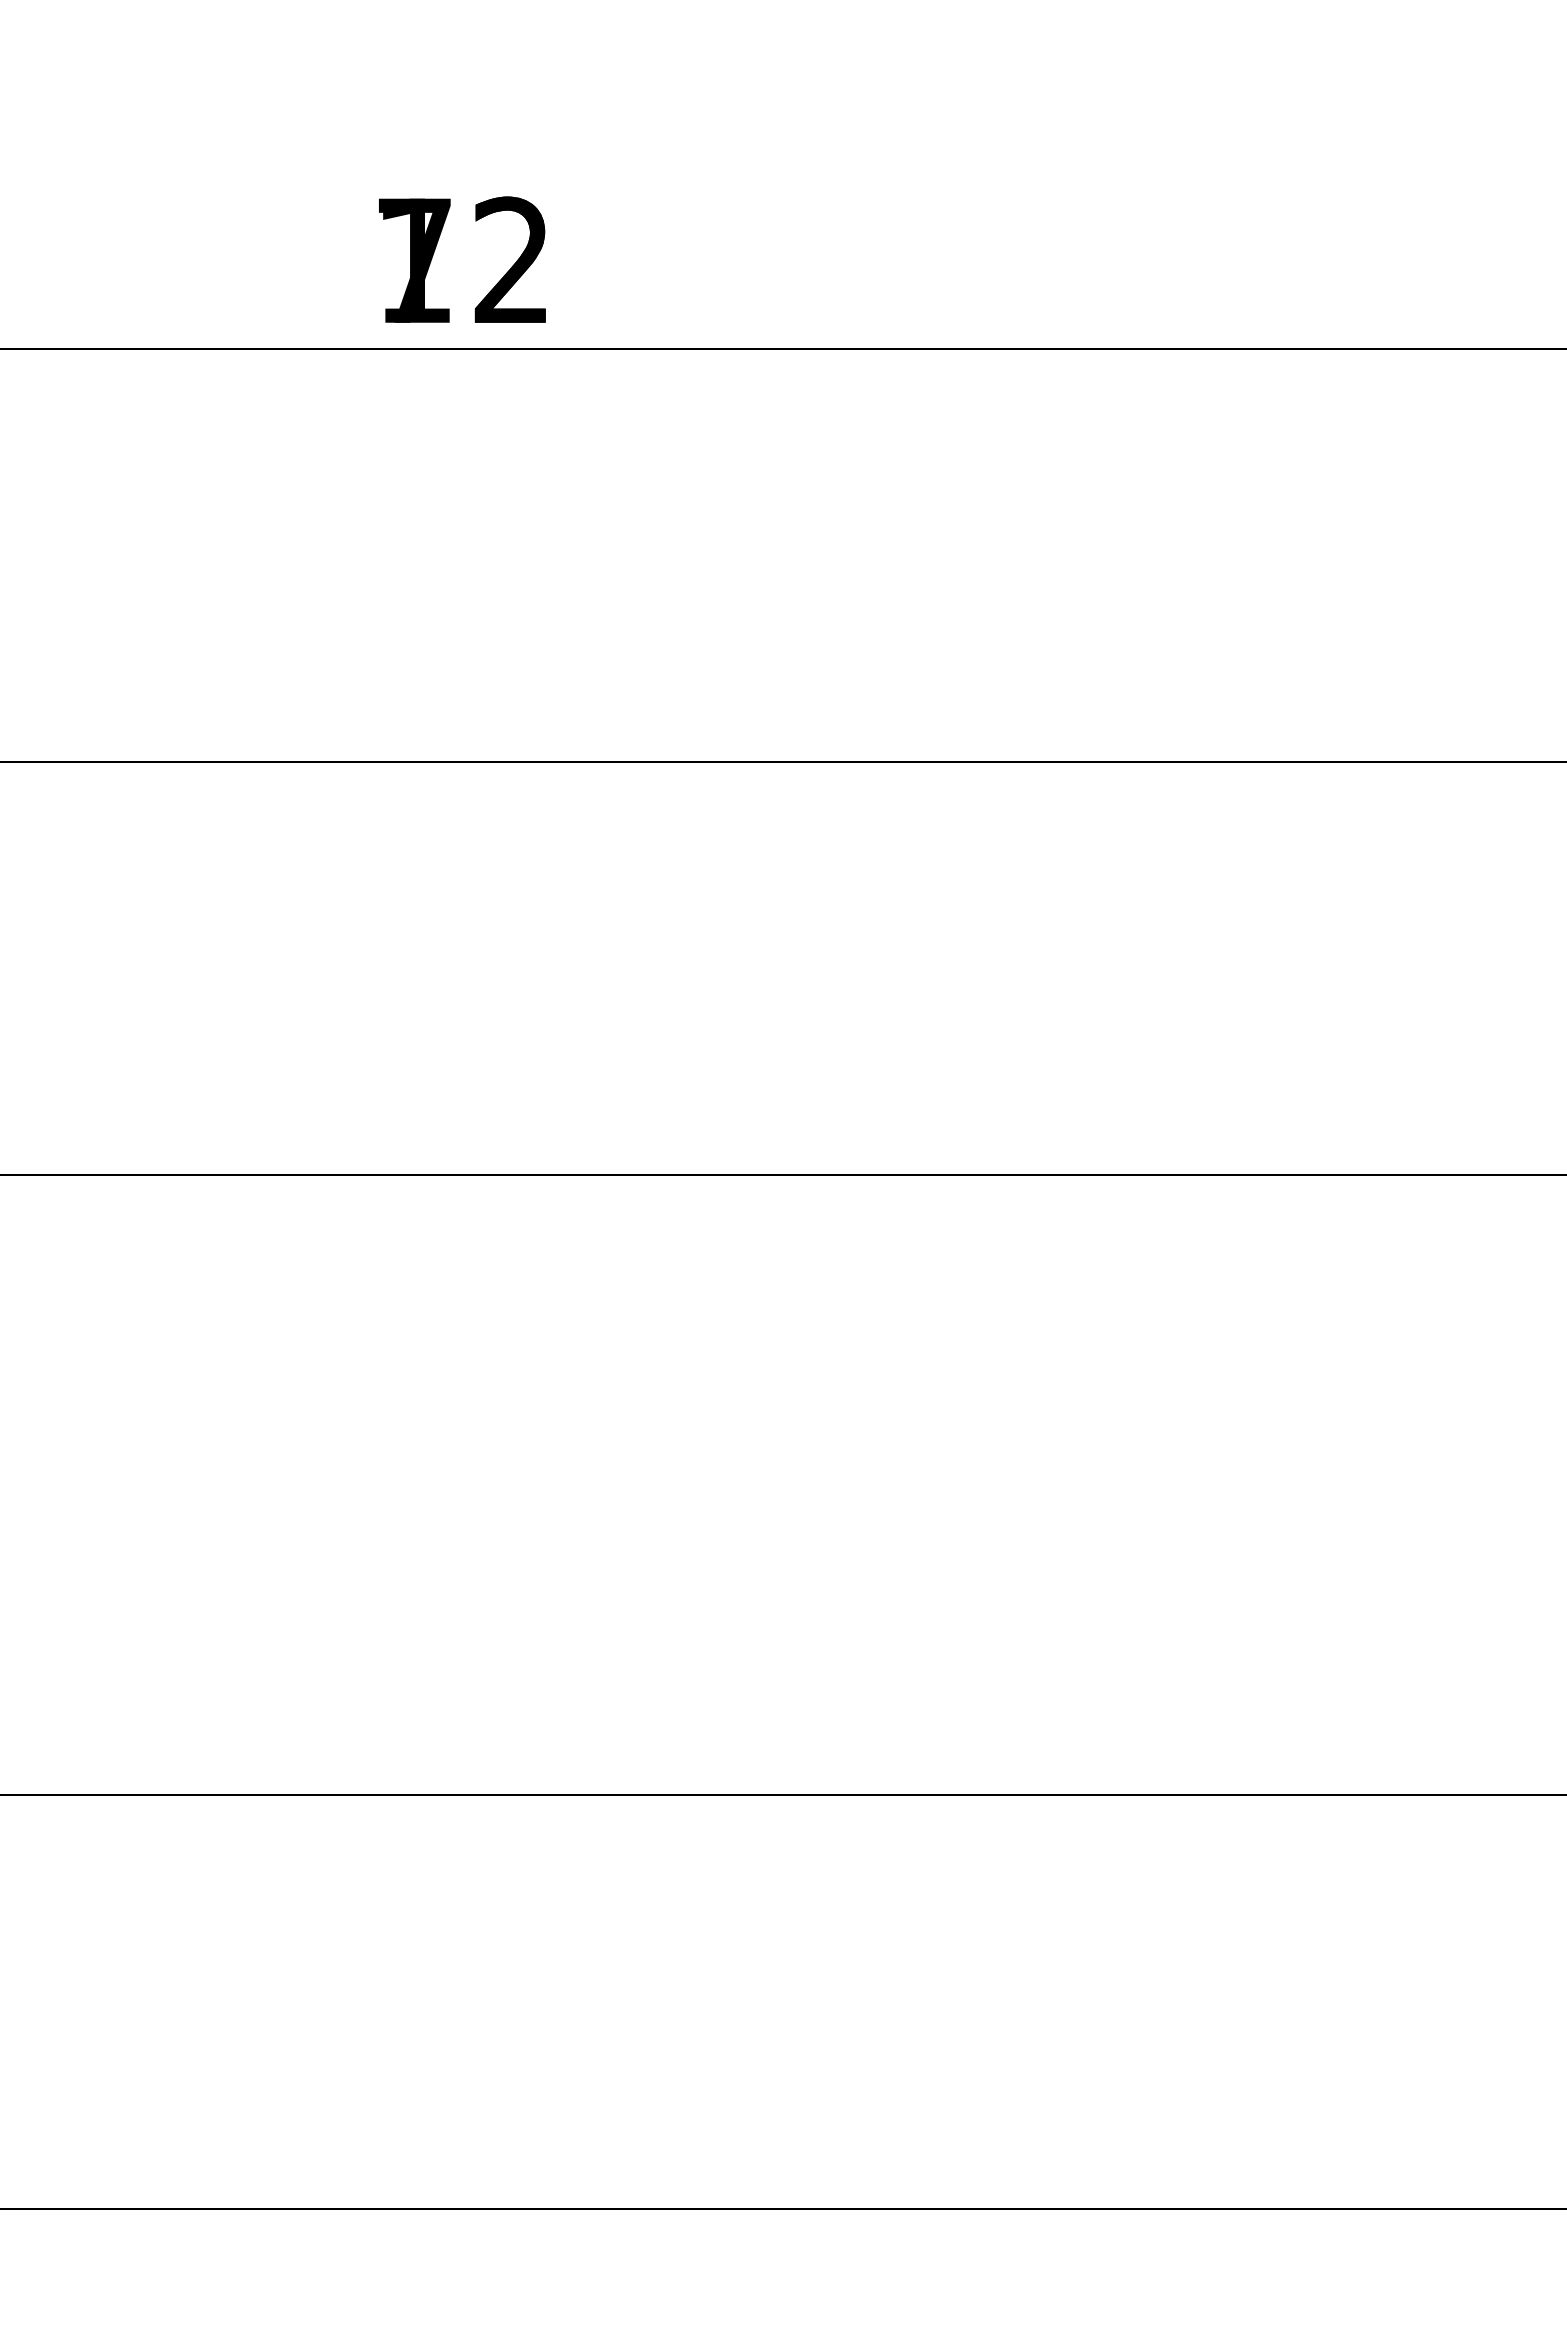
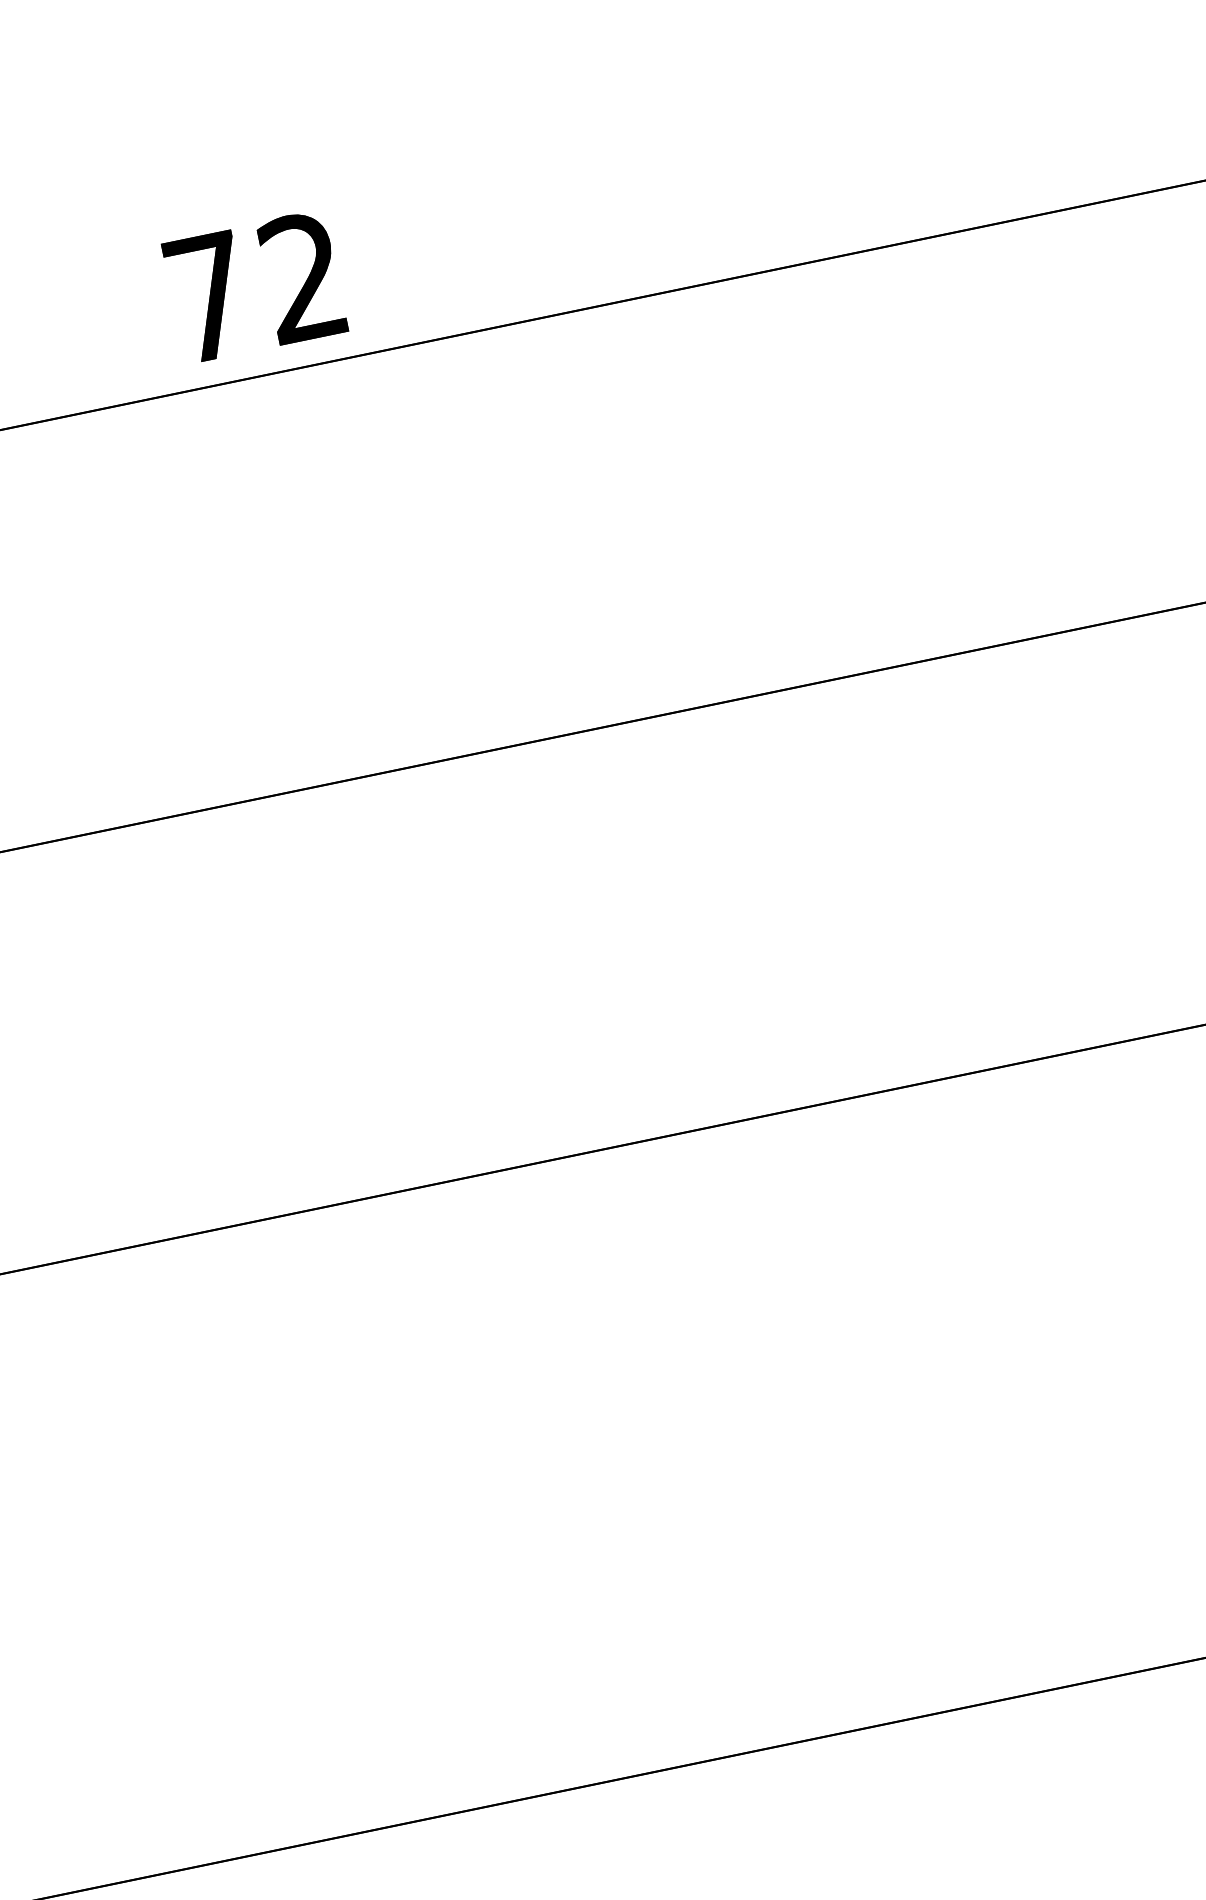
text: (414, 260) -> (208, 297), 12 -> 72

